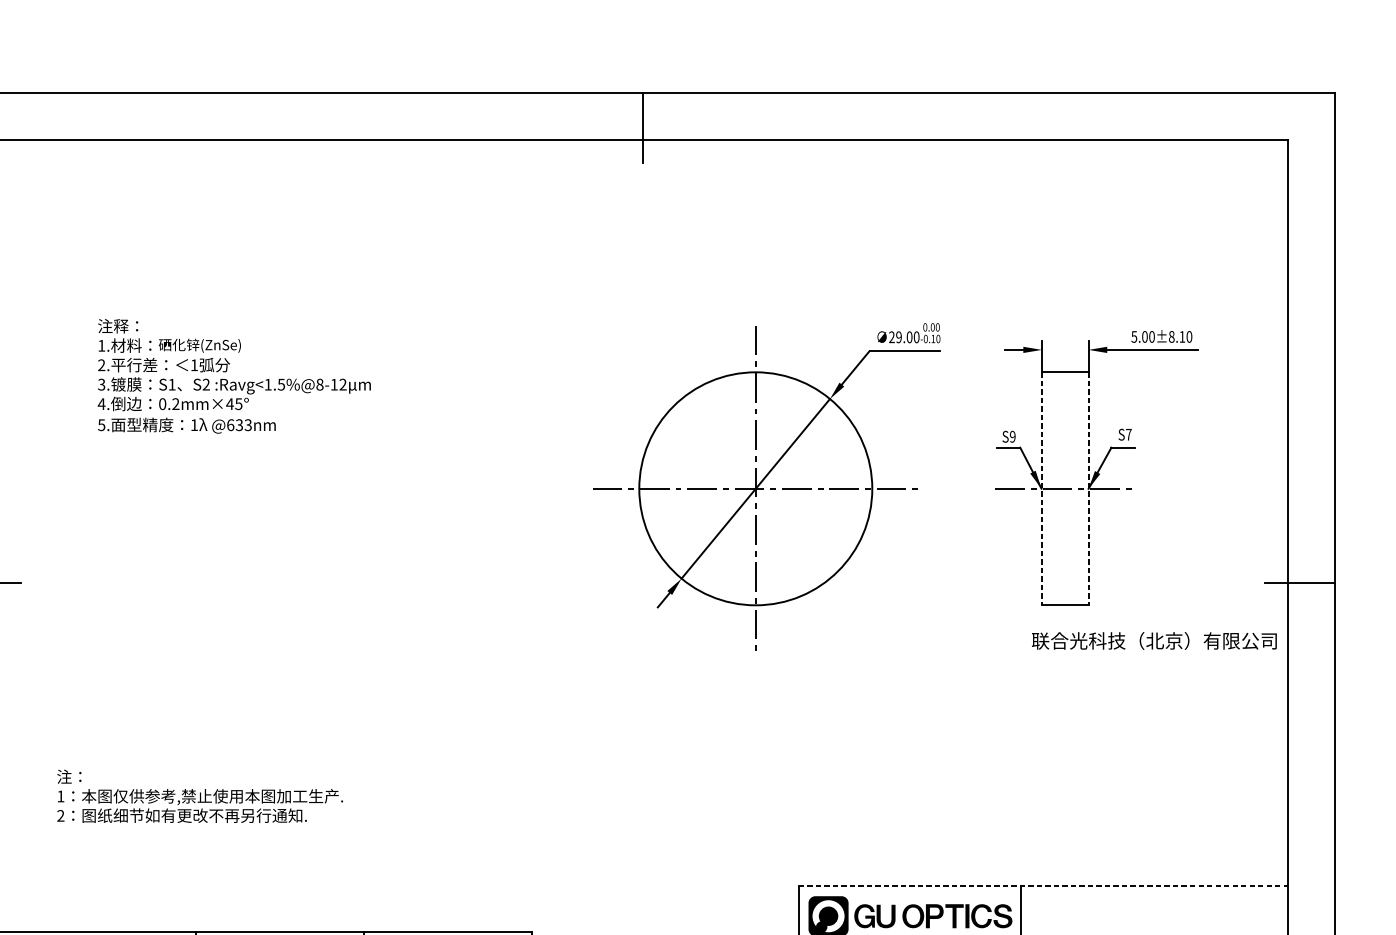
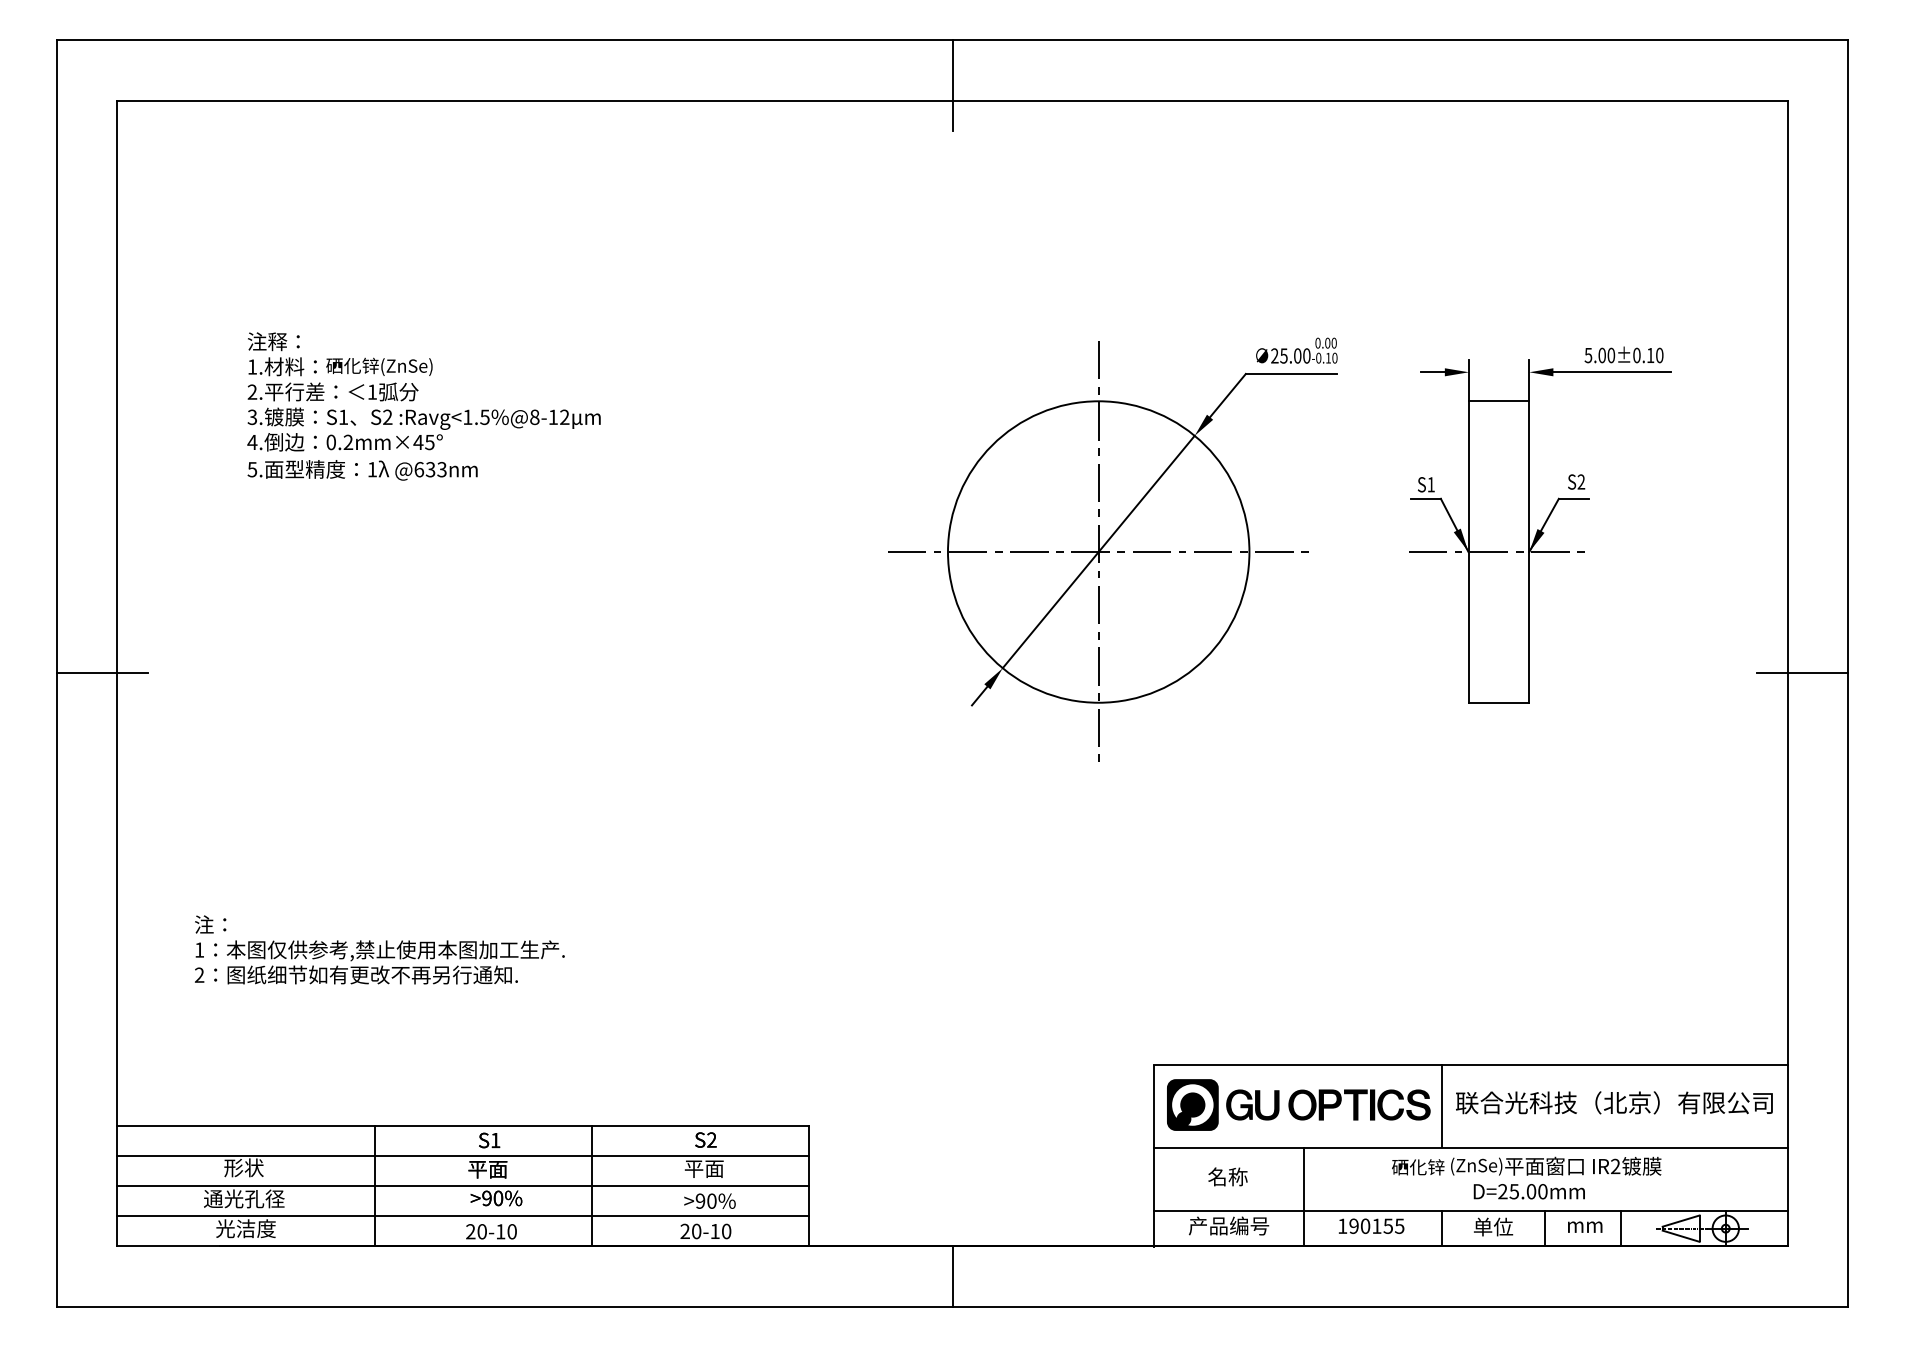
text: (898, 336) -> (1283, 355), 29.00 -> 25.00
text: (1171, 336) -> (1636, 355), 5.00±8.10 -> 5.00±0.10
text: (1128, 434) -> (1581, 481), S7 -> S2
text: (1012, 436) -> (1430, 484), S9 -> S1
line: (1042, 489) -> (1469, 552), dashed -> solid
line: (1088, 489) -> (1529, 552), dashed -> solid
text: (1154, 640) -> (1614, 1102), moved
line: (1043, 885) -> (1471, 1065), dashed -> solid

